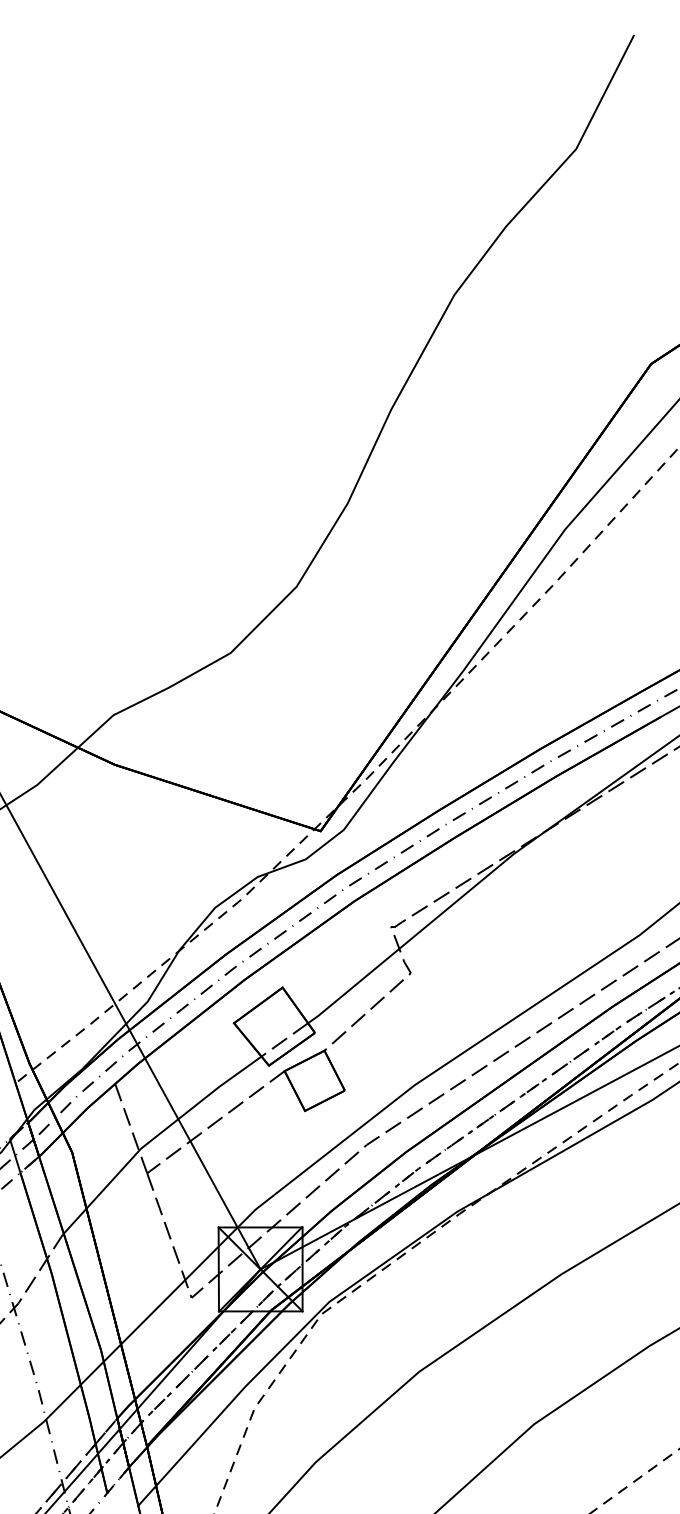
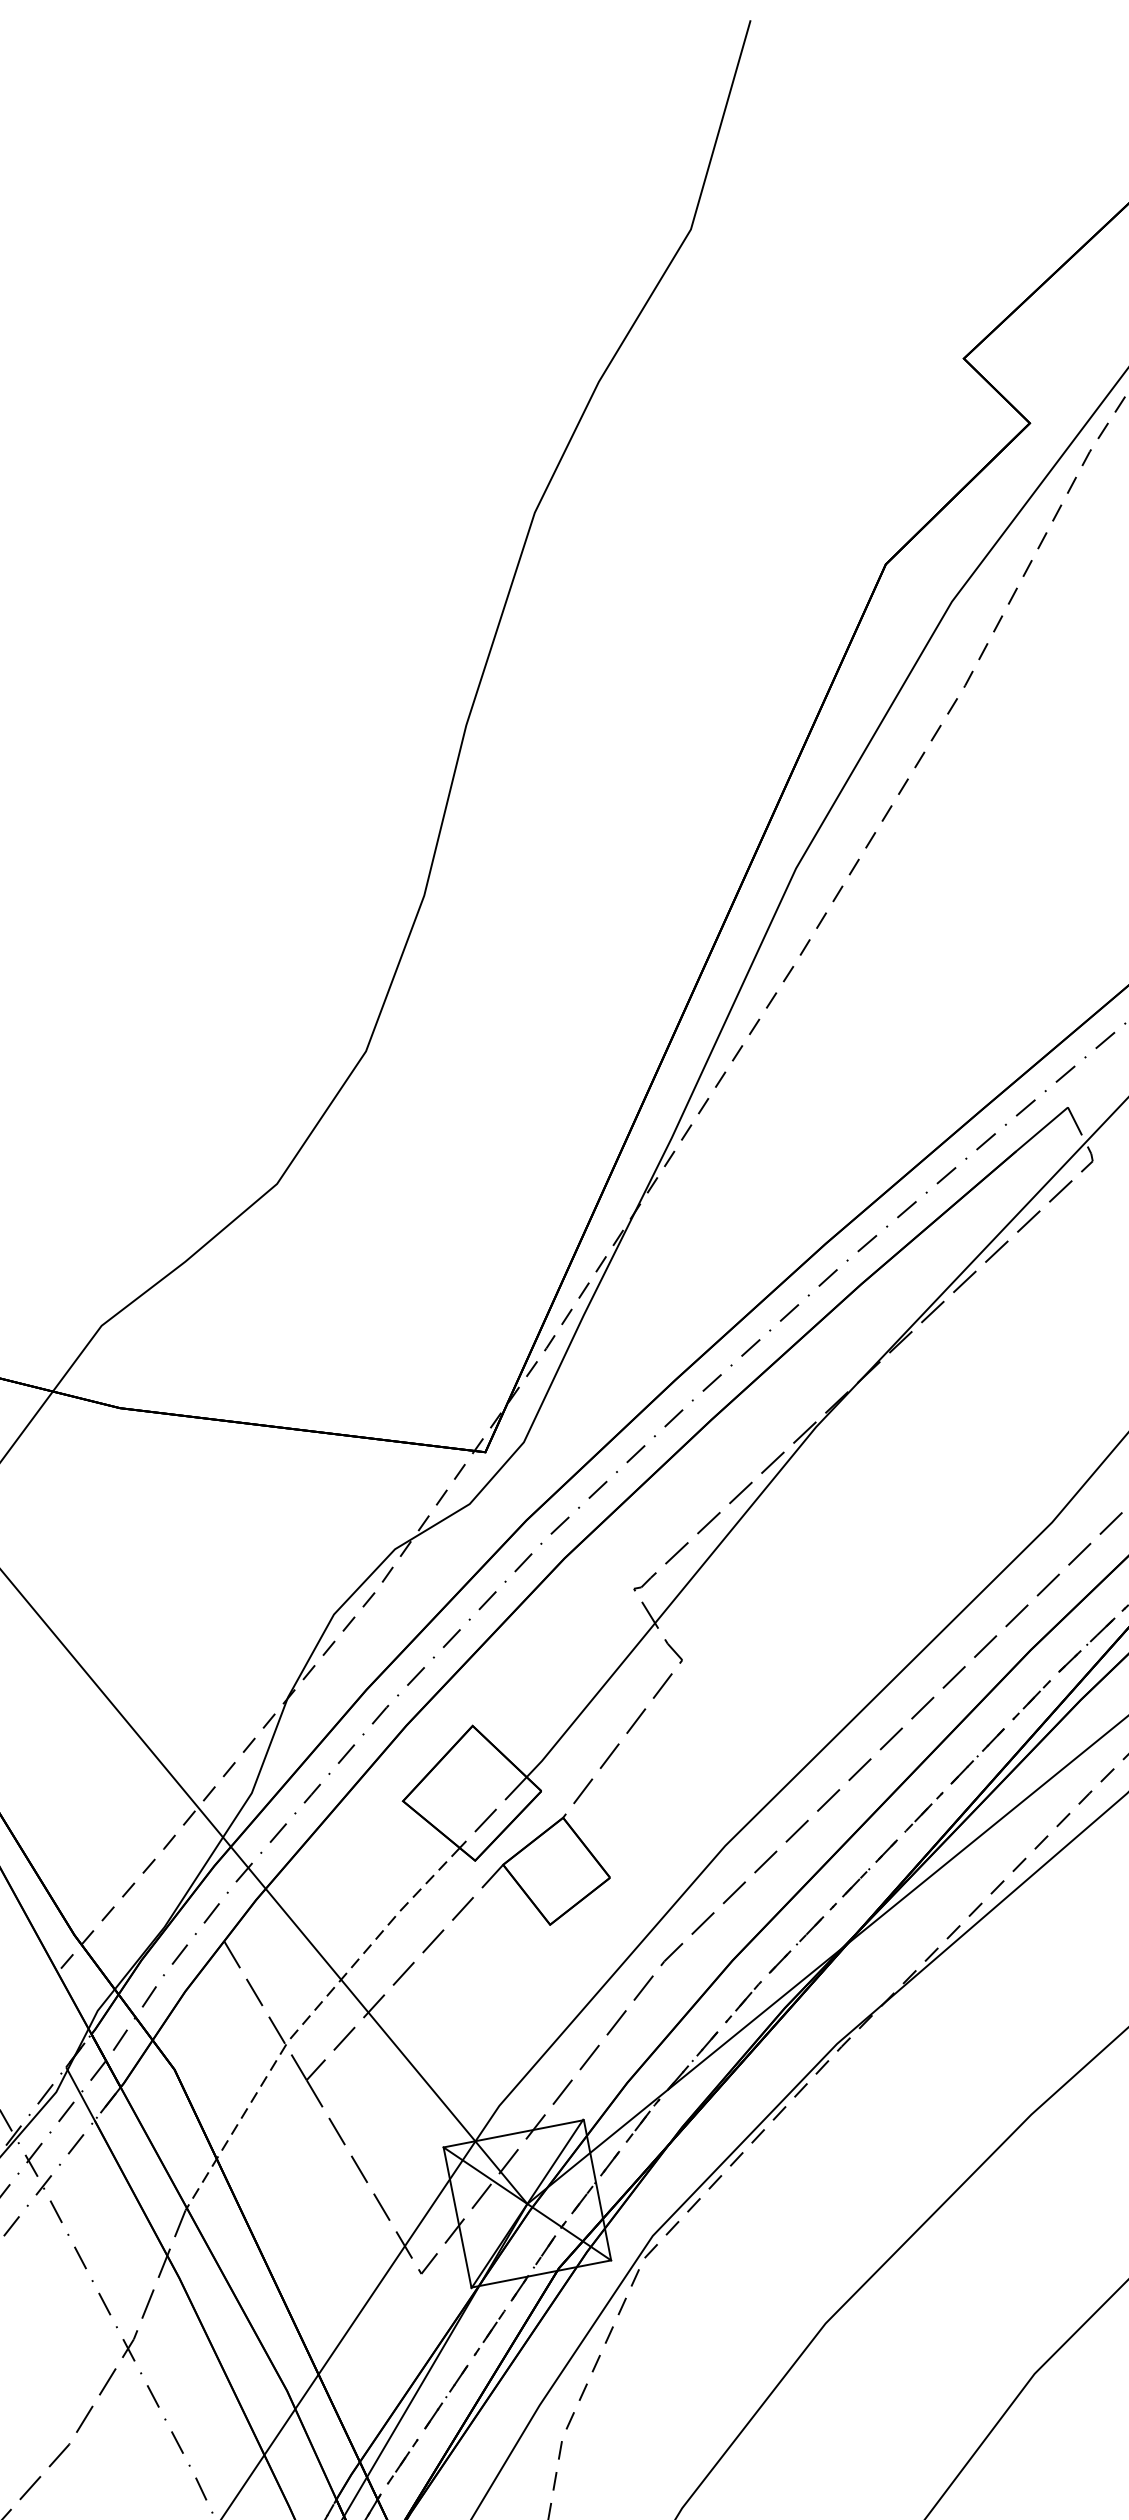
line: (155, 1136) -> (308, 2015), solid -> dashed

